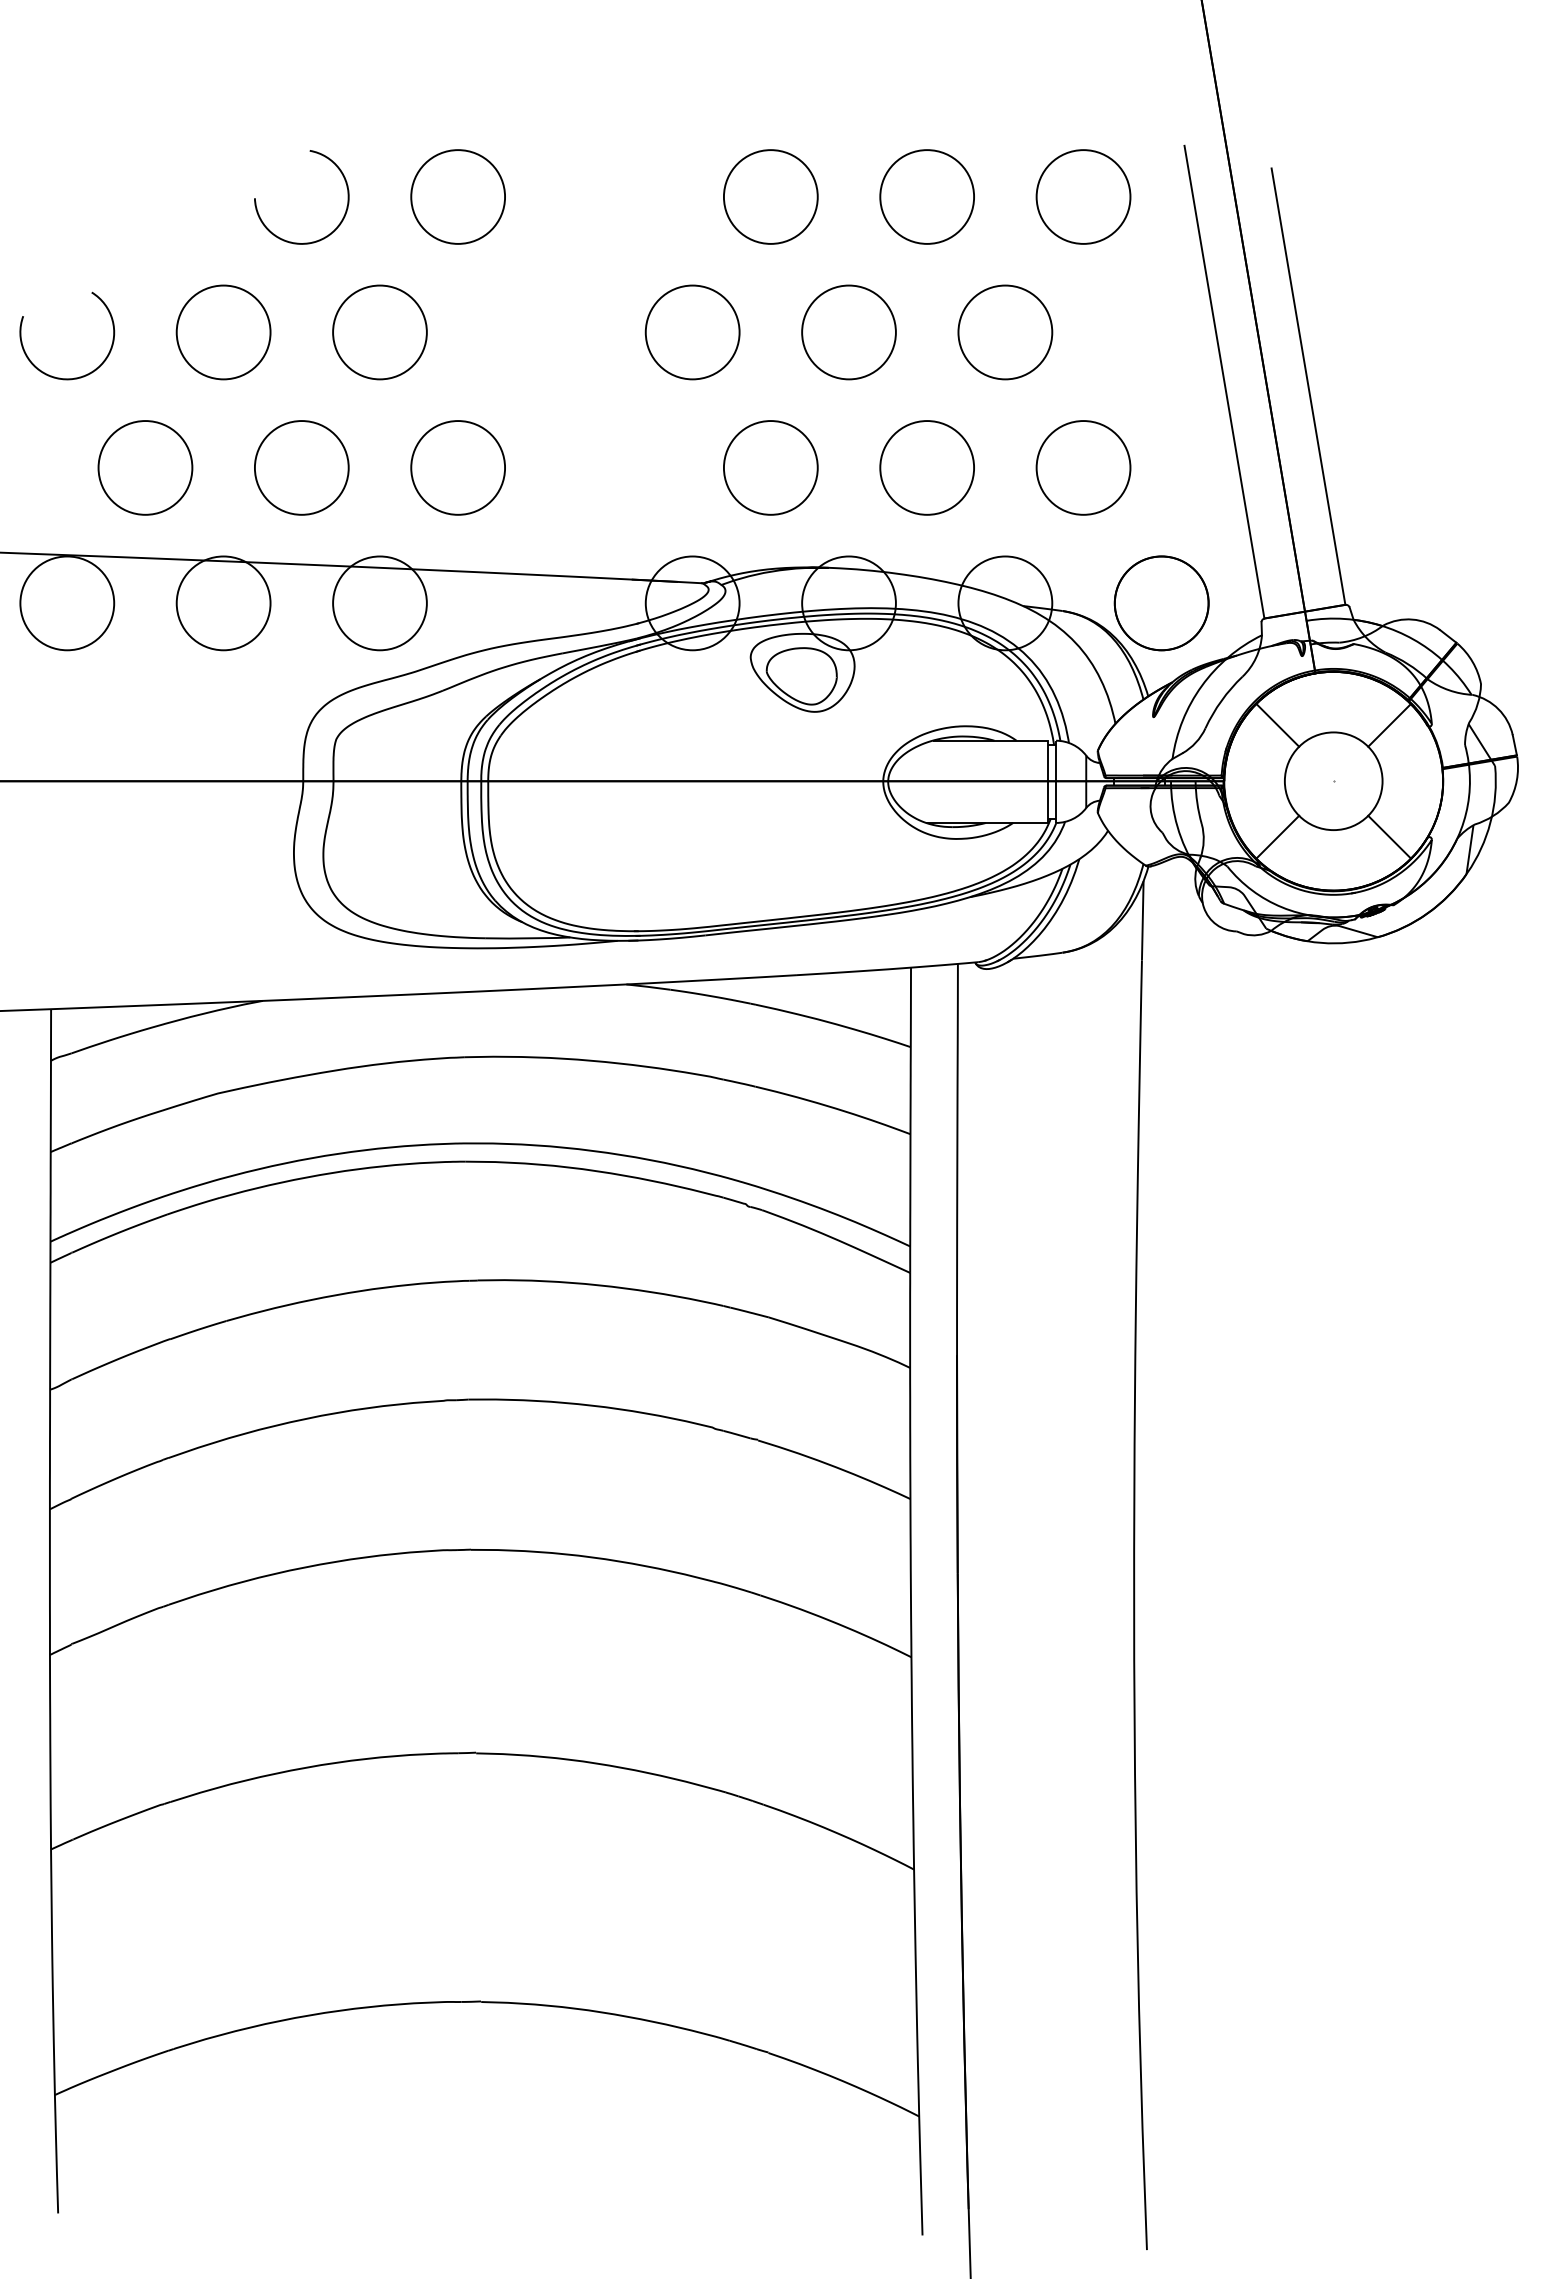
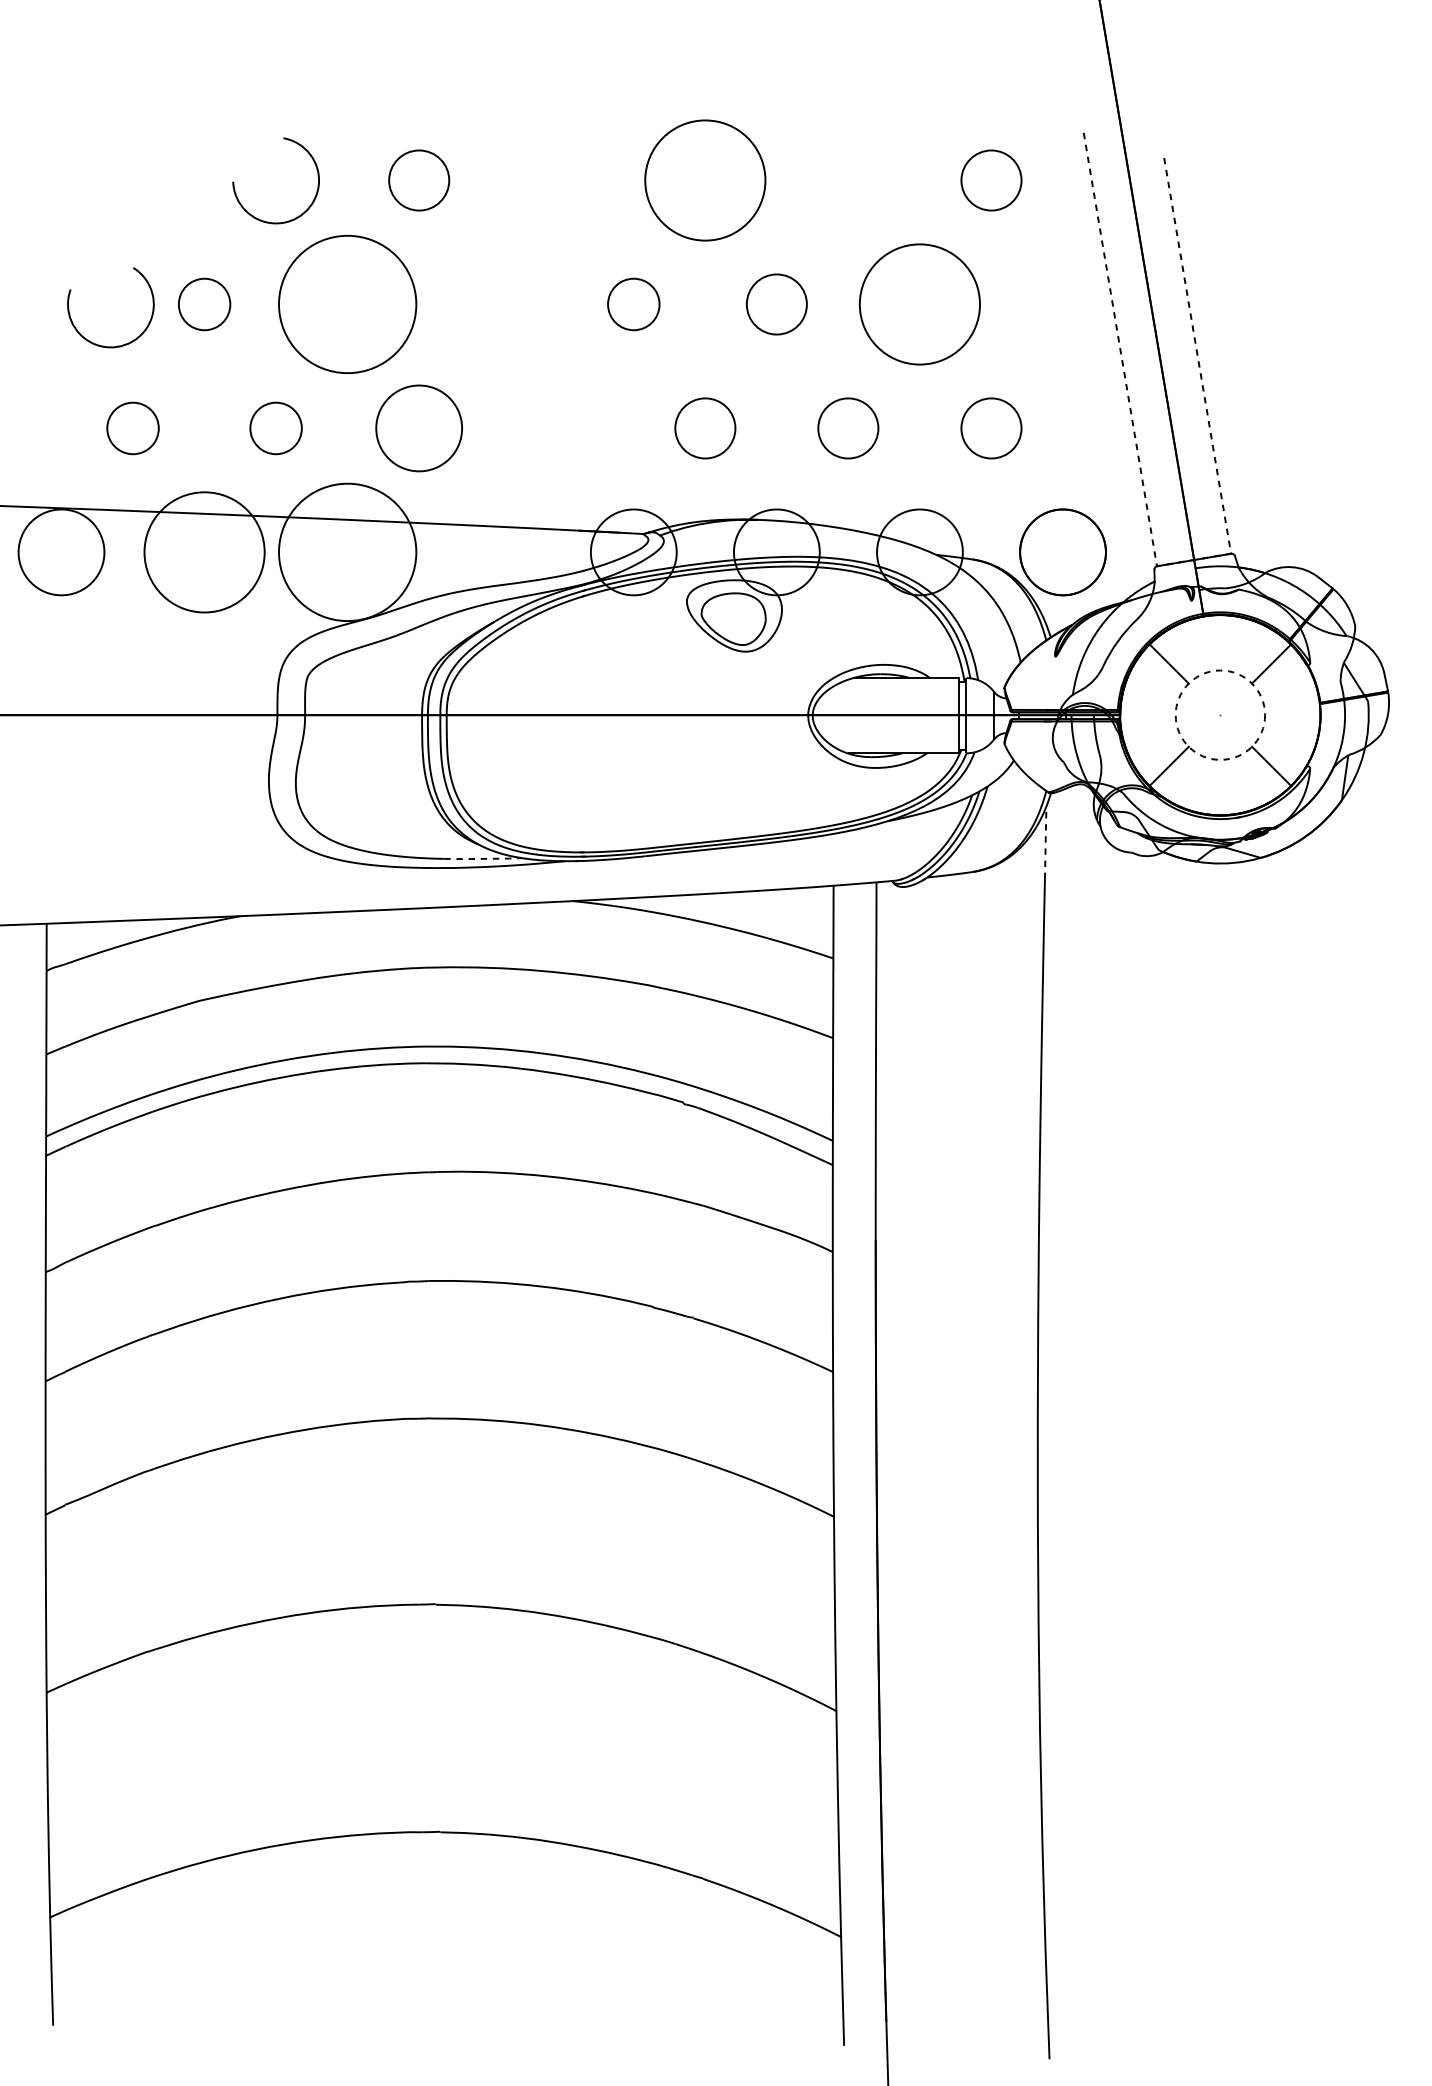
circle: (458, 196) -> (419, 180), size x0.7
circle: (770, 196) -> (705, 180), size x1.4
circle: (926, 196) -> (847, 180), removed
circle: (1083, 196) -> (991, 180), size x0.7
circle: (223, 332) -> (204, 304), size x0.6
circle: (379, 332) -> (347, 304), size x1.6
circle: (692, 332) -> (633, 304), size x0.6
circle: (848, 332) -> (776, 304), size x0.7
circle: (1005, 332) -> (920, 304), size x1.4
arc: (74, 377) -> (117, 345), moved
circle: (145, 467) -> (133, 428), size x0.6
circle: (301, 467) -> (275, 428), size x0.6
circle: (770, 467) -> (705, 428), size x0.7
circle: (926, 467) -> (847, 428), size x0.7
circle: (1083, 467) -> (991, 428), size x0.7
circle: (223, 603) -> (204, 552), size x1.4
circle: (379, 603) -> (347, 552), size x1.6
line: (1286, 614) -> (1177, 562), solid -> dashed
circle: (1333, 781) -> (1220, 715), solid -> dashed
line: (1142, 919) -> (1045, 841), solid -> dashed
line: (528, 938) -> (483, 859), solid -> dashed

